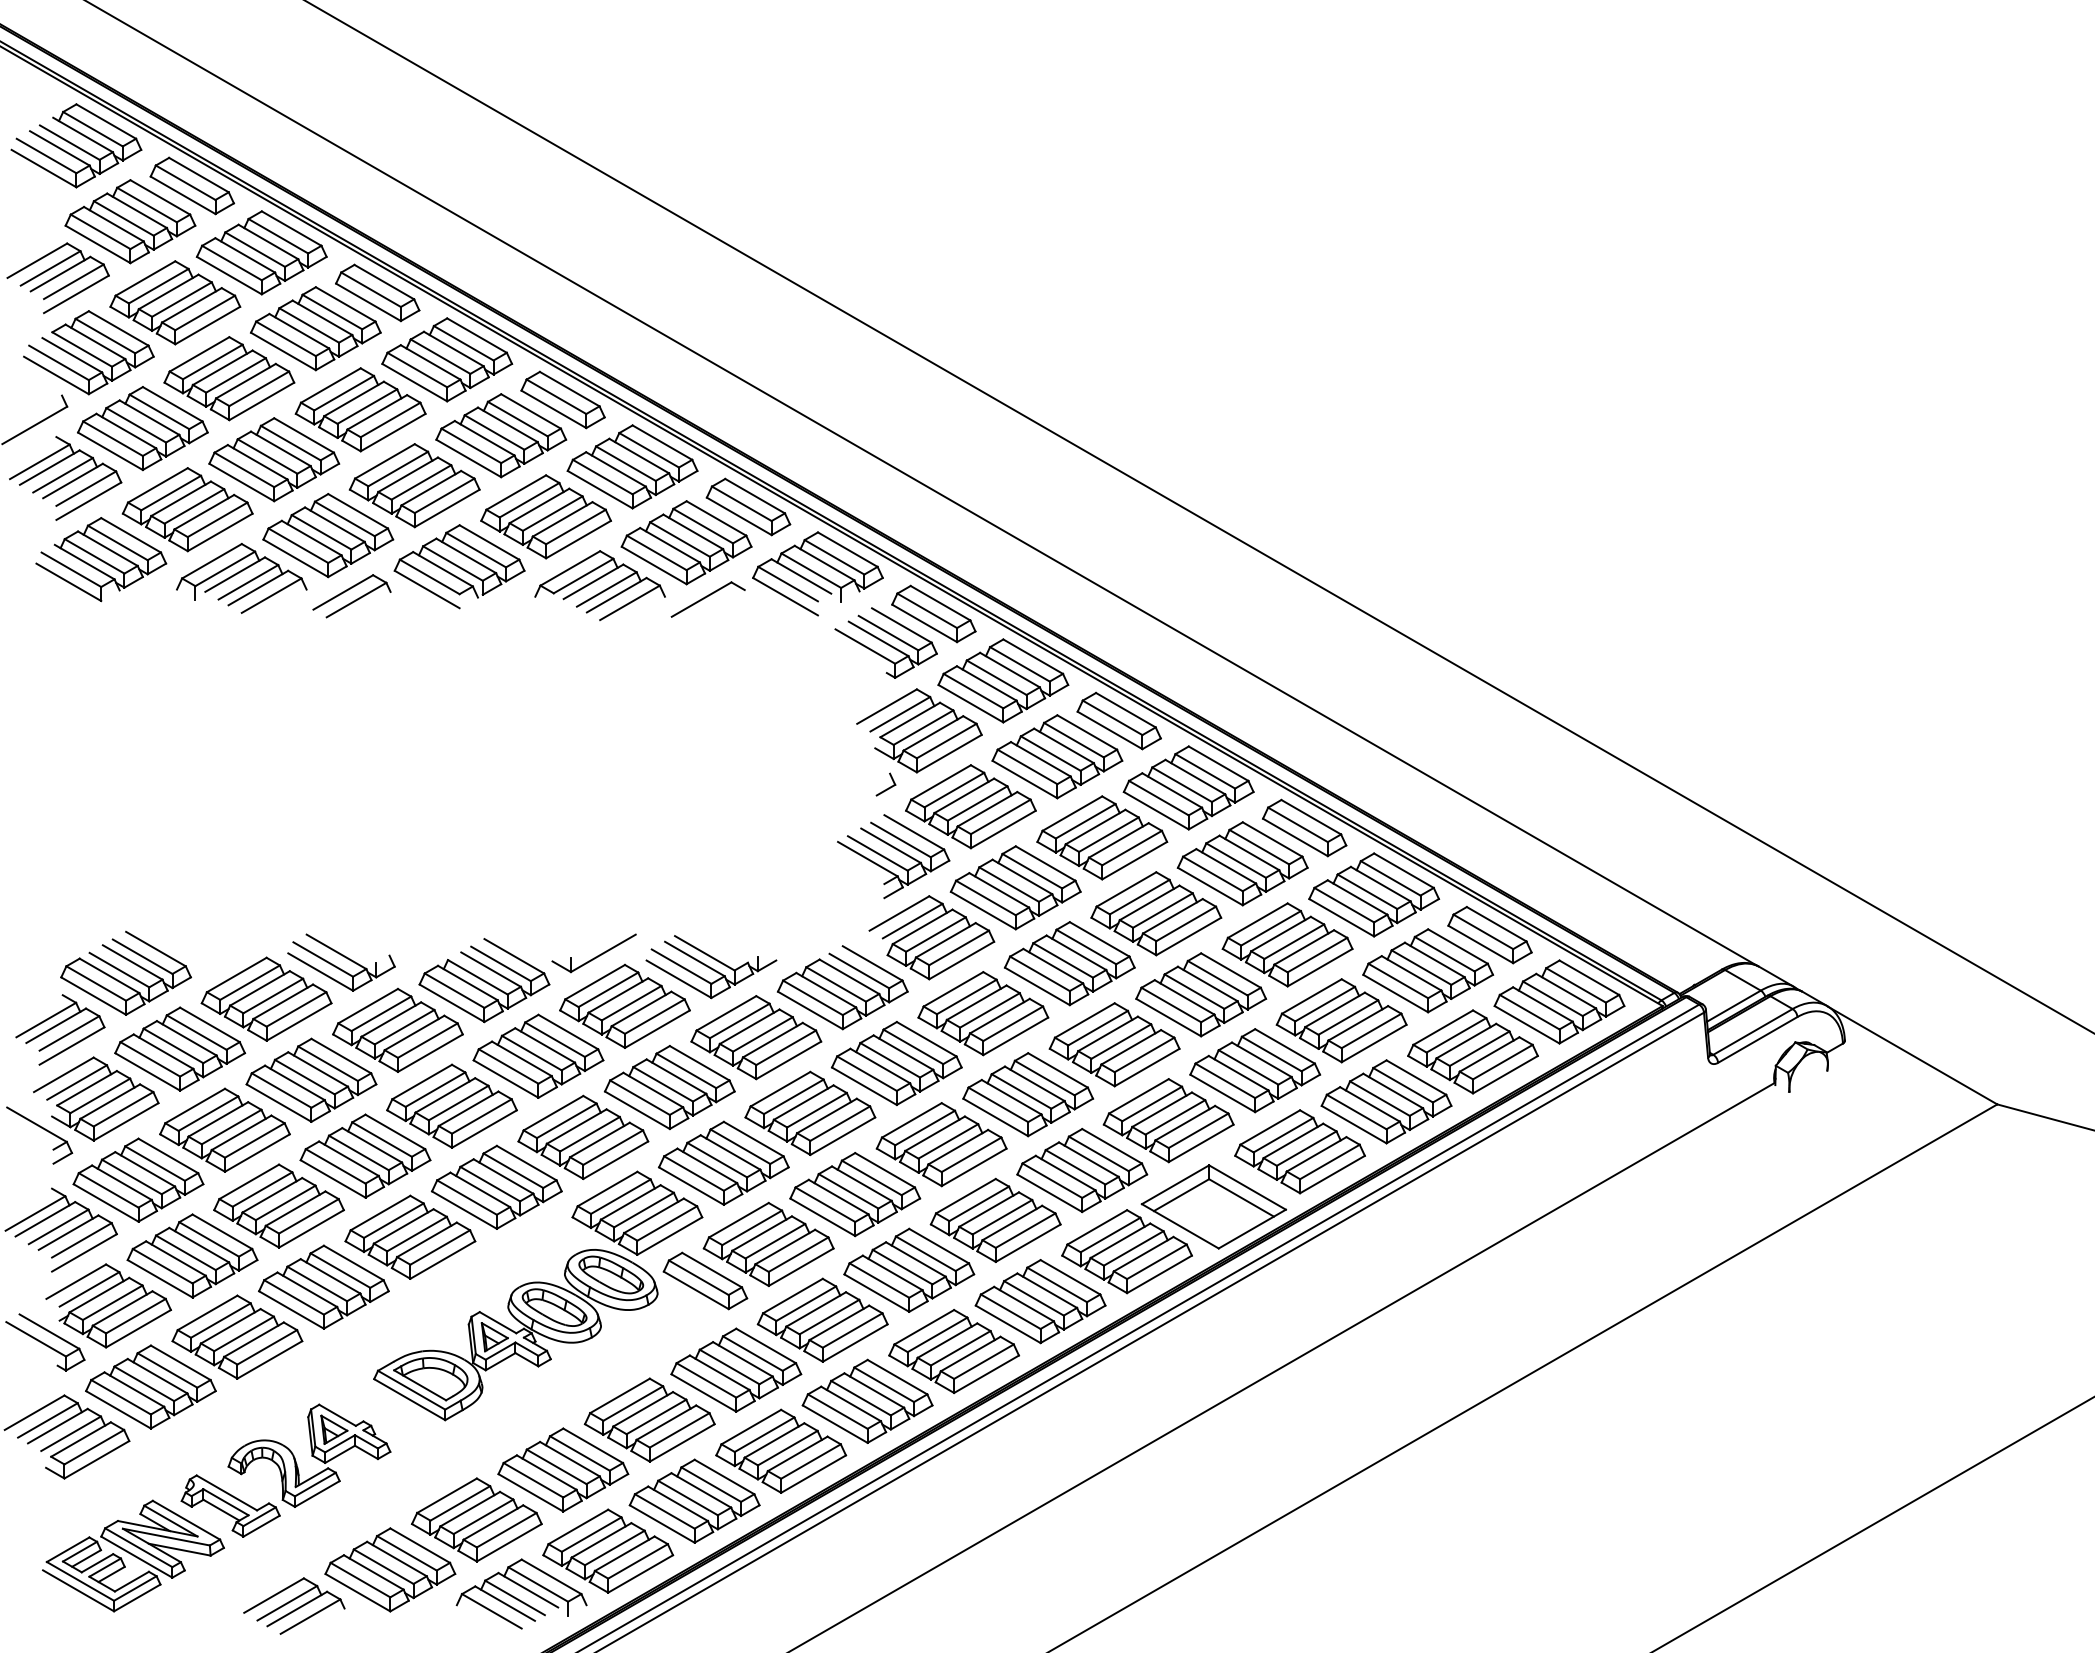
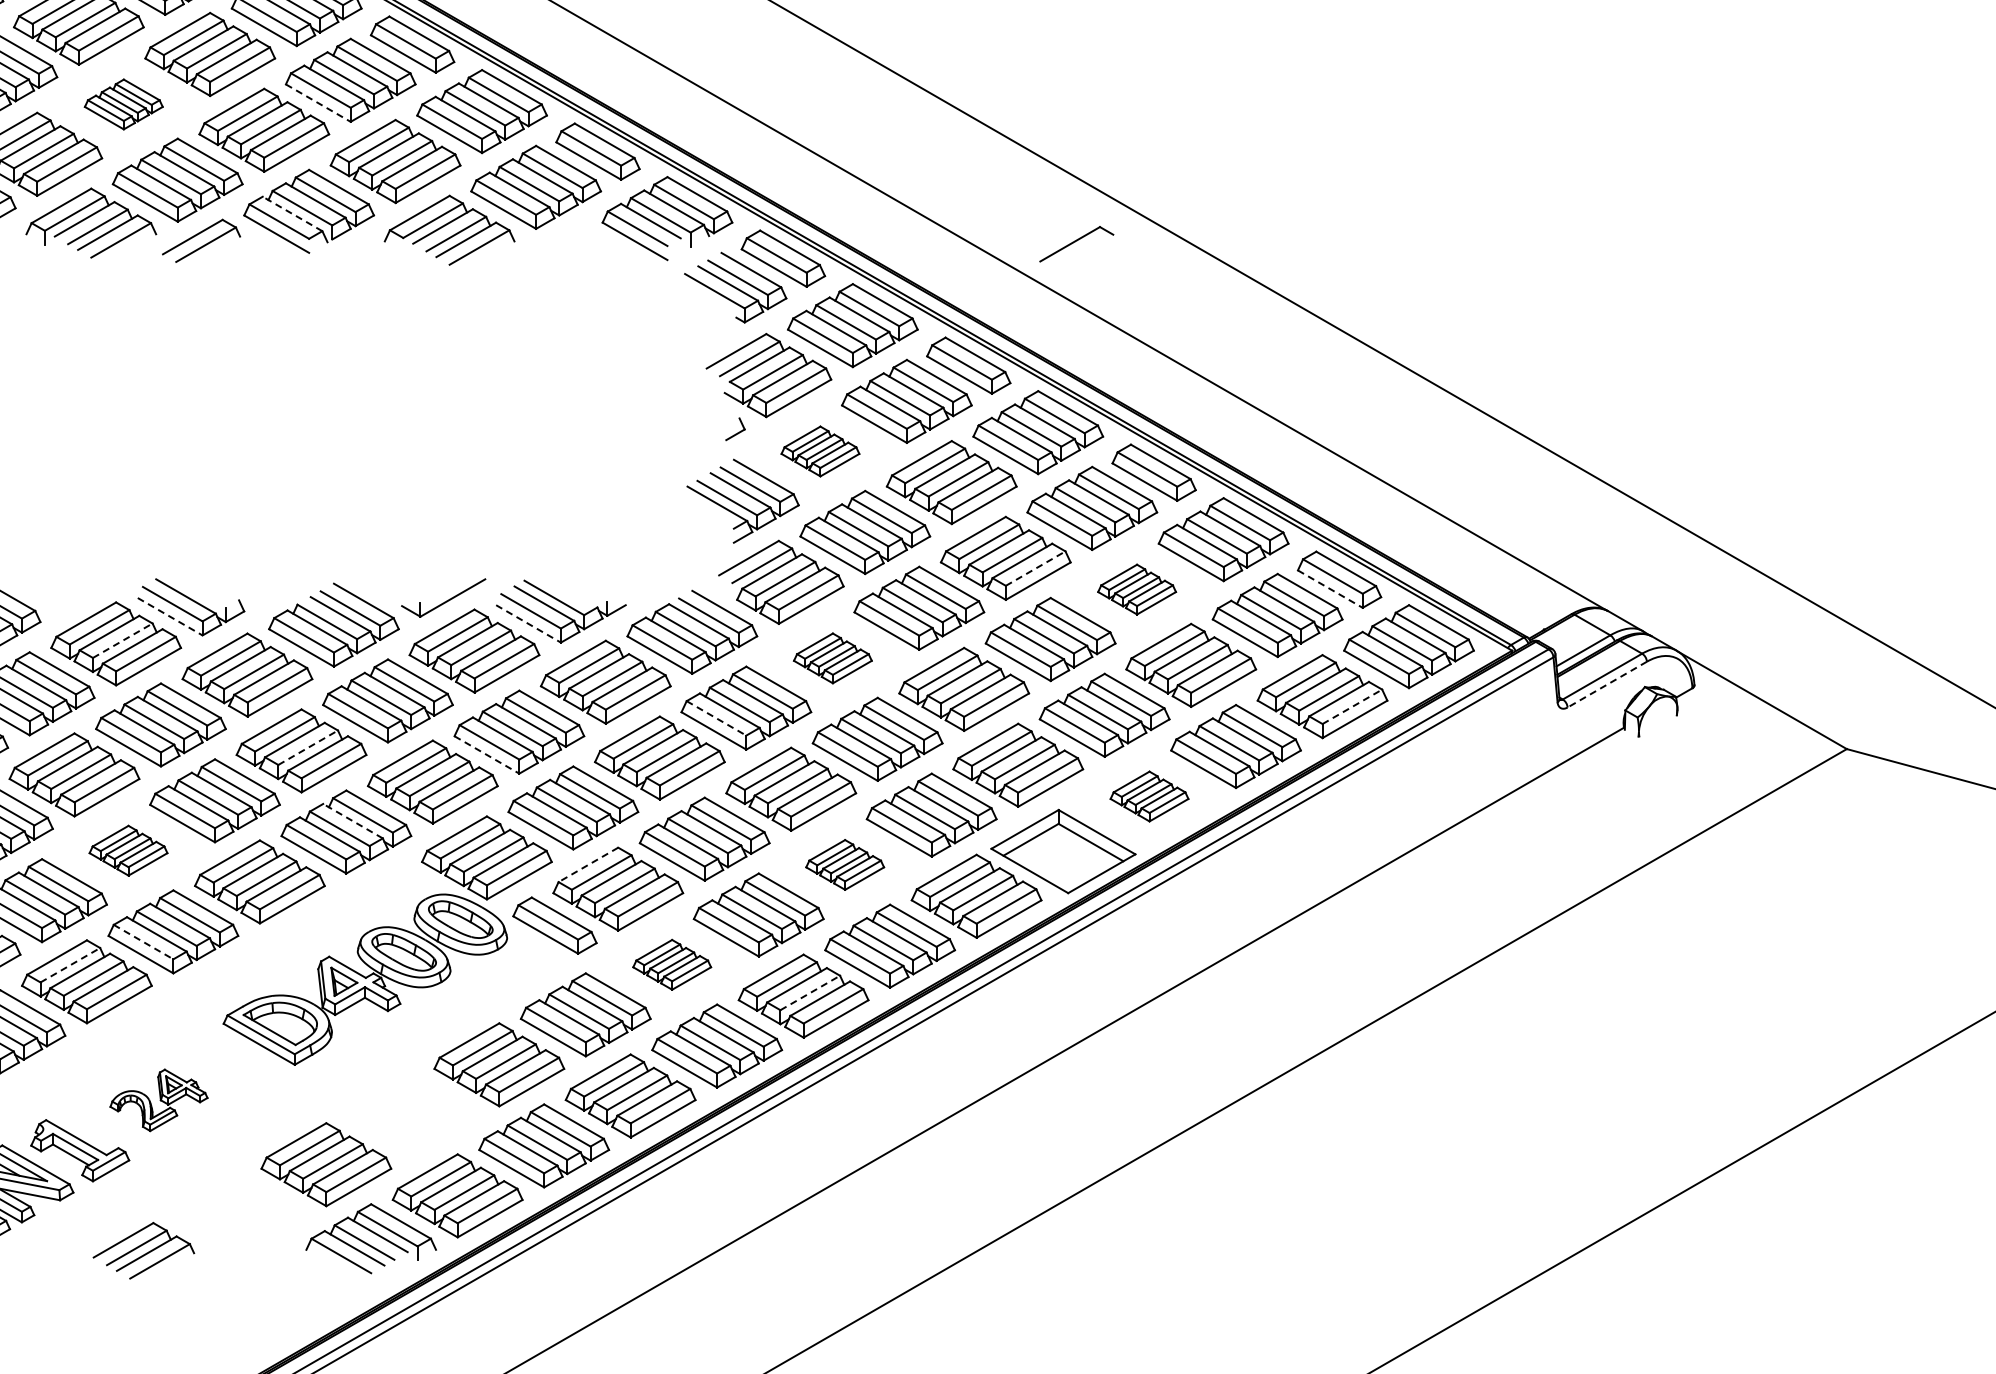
line: (469, 458) -> (319, 103), solid -> dashed
part: (274, 459) -> (124, 104), size x0.6
line: (442, 569) -> (292, 214), solid -> dashed
part: (707, 599) -> (1076, 244), moved
part: (970, 806) -> (820, 451), size x0.6
line: (1186, 923) -> (1036, 568), solid -> dashed
part: (1287, 944) -> (1137, 589), size x0.6
line: (1481, 944) -> (1331, 589), solid -> dashed
line: (321, 972) -> (171, 617), solid -> dashed
line: (679, 979) -> (529, 624), solid -> dashed
line: (273, 995) -> (123, 640), solid -> dashed
part: (983, 1013) -> (833, 658), size x0.6
line: (1757, 1039) -> (1607, 684), solid -> dashed
line: (1503, 1061) -> (1353, 706), solid -> dashed
line: (867, 1073) -> (717, 718), solid -> dashed
line: (459, 1102) -> (309, 747), solid -> dashed
line: (637, 1110) -> (487, 755), solid -> dashed
part: (1299, 1151) -> (1149, 796), size x0.6
line: (503, 1176) -> (353, 821), solid -> dashed
part: (278, 1205) -> (128, 850), size x0.6
part: (995, 1219) -> (845, 864), size x0.6
line: (738, 1220) -> (588, 865), solid -> dashed
line: (294, 1297) -> (144, 942), solid -> dashed
part: (822, 1319) -> (672, 964), size x0.6
line: (221, 1320) -> (71, 965), solid -> dashed
line: (961, 1348) -> (811, 993), solid -> dashed
part: (309, 1455) -> (159, 1100), size x0.6
part: (563, 1469) -> (413, 1114), removed
part: (390, 1569) -> (240, 1214), removed

